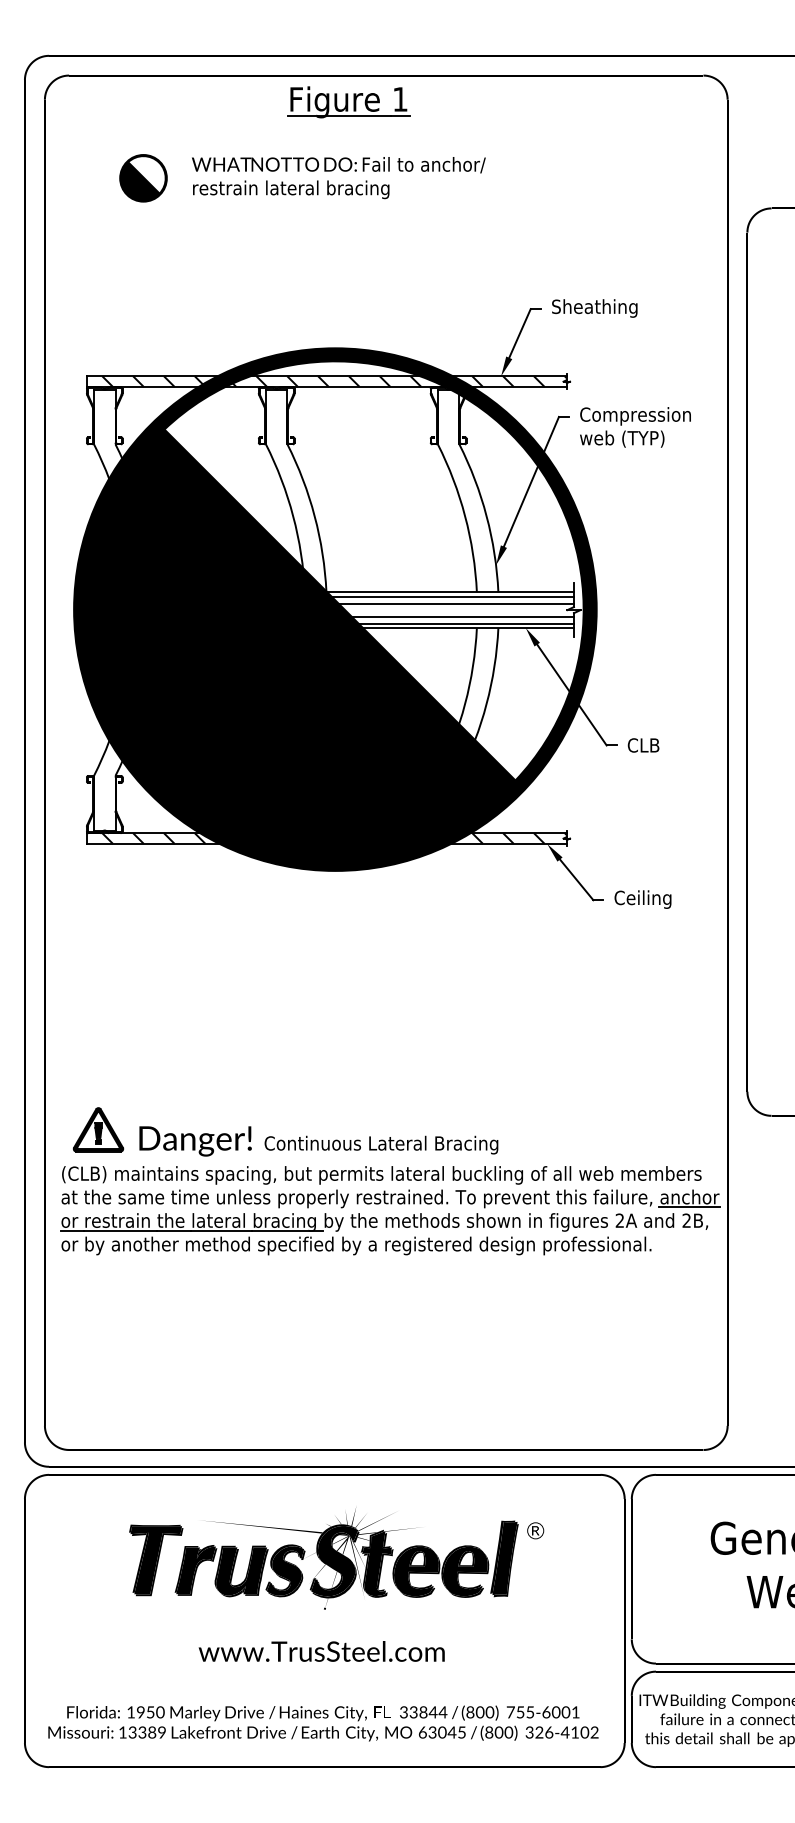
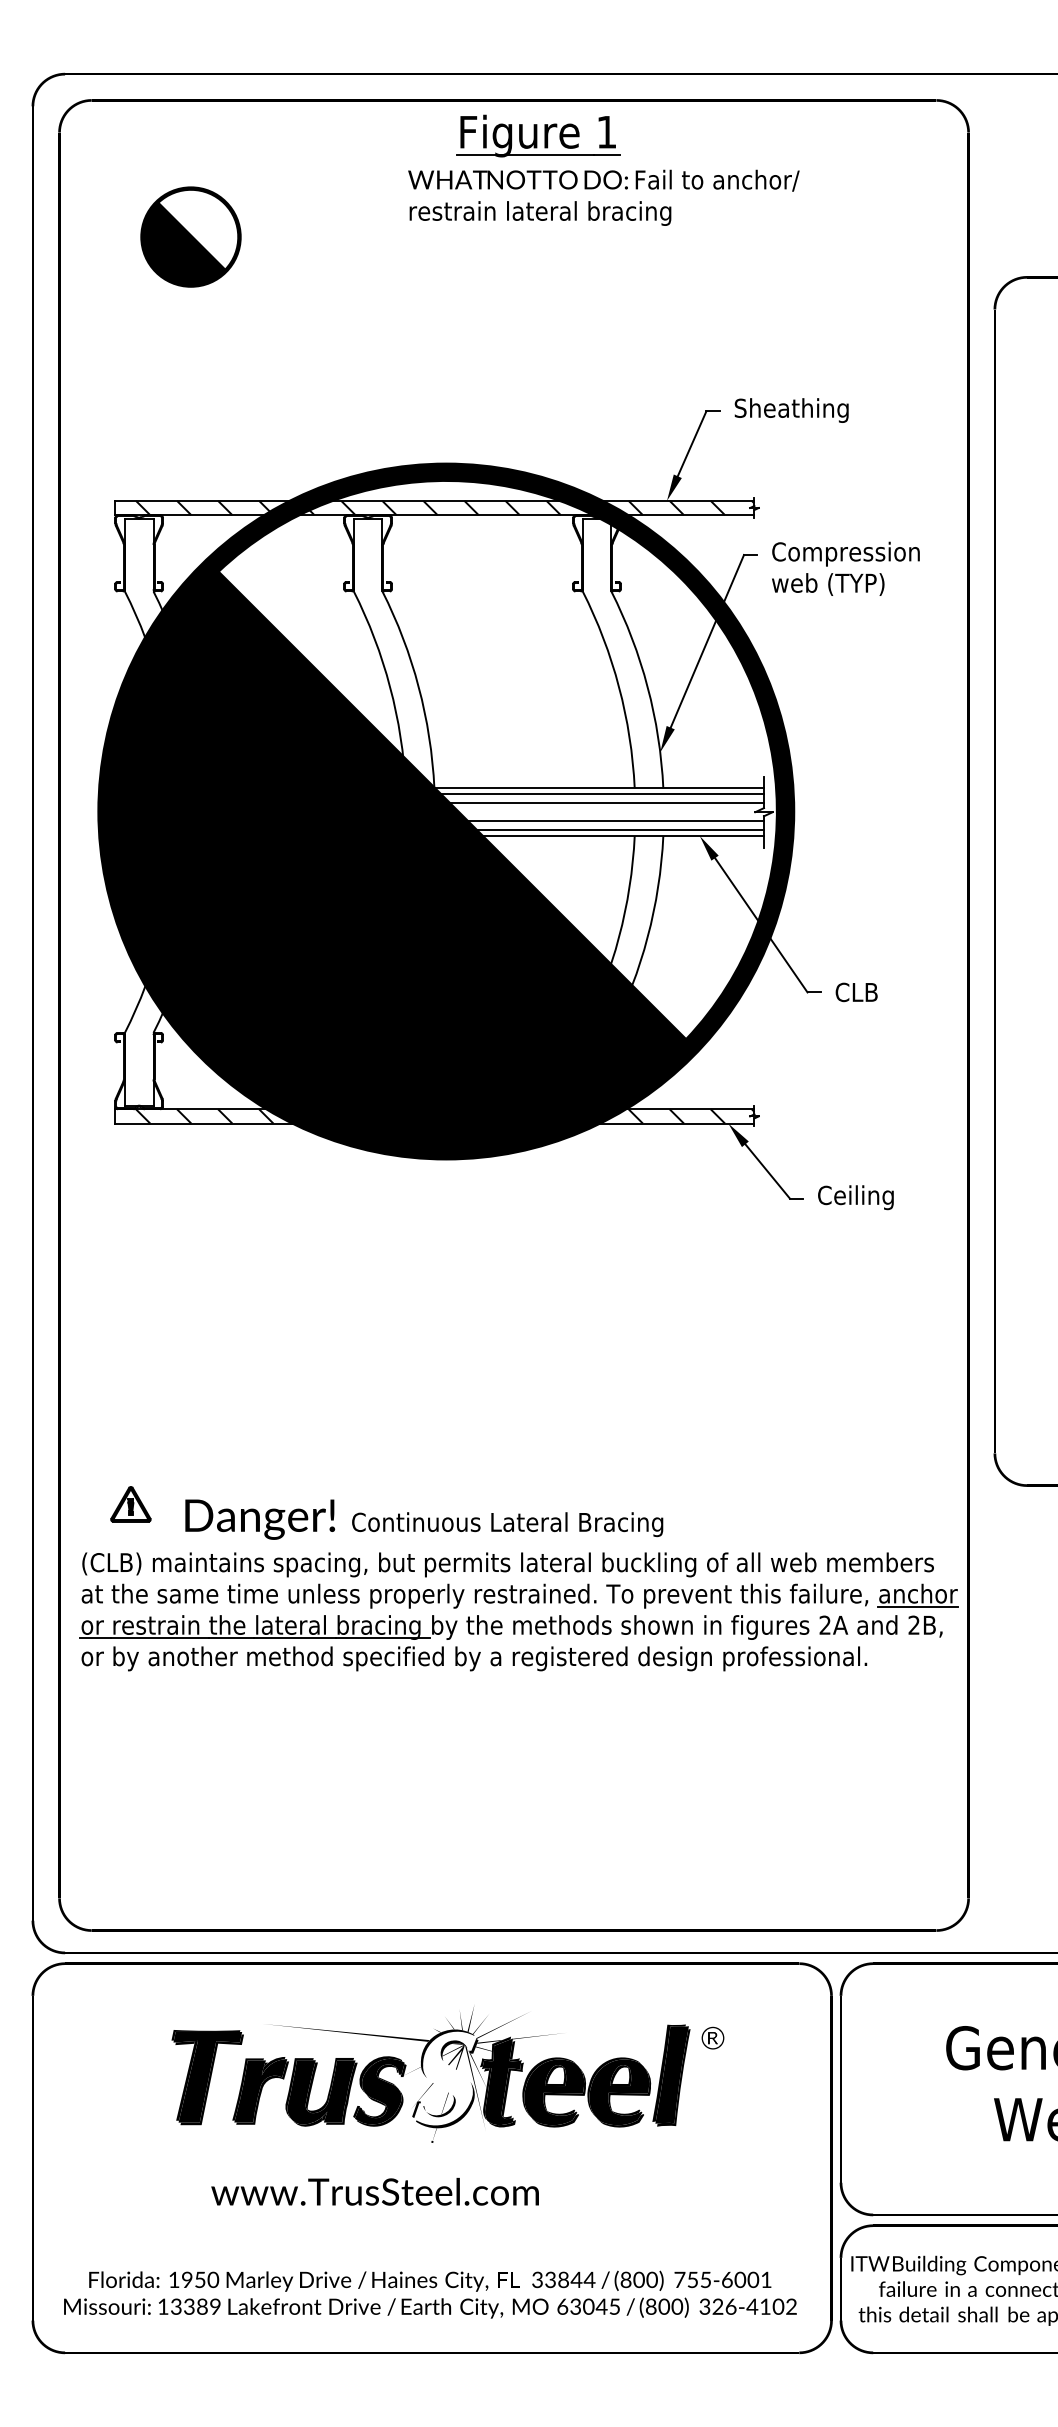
part: (349, 101) -> (538, 135), moved
text: (338, 177) -> (603, 197), moved
part: (143, 178) -> (190, 237), size x1.6
part: (98, 1130) -> (130, 1504), size x0.6
fill: (334, 1561) -> (445, 2078), removed
text: (321, 1651) -> (374, 2191), moved

